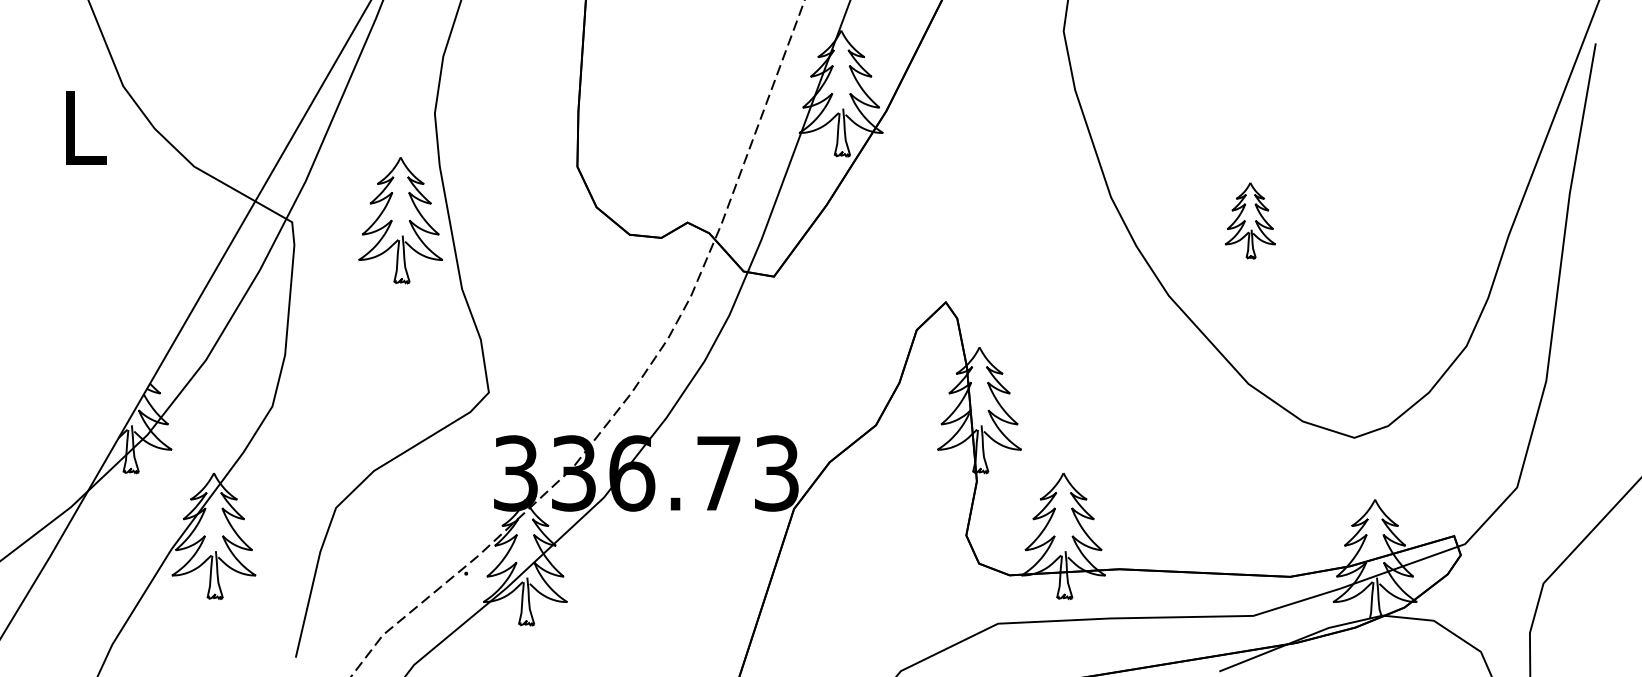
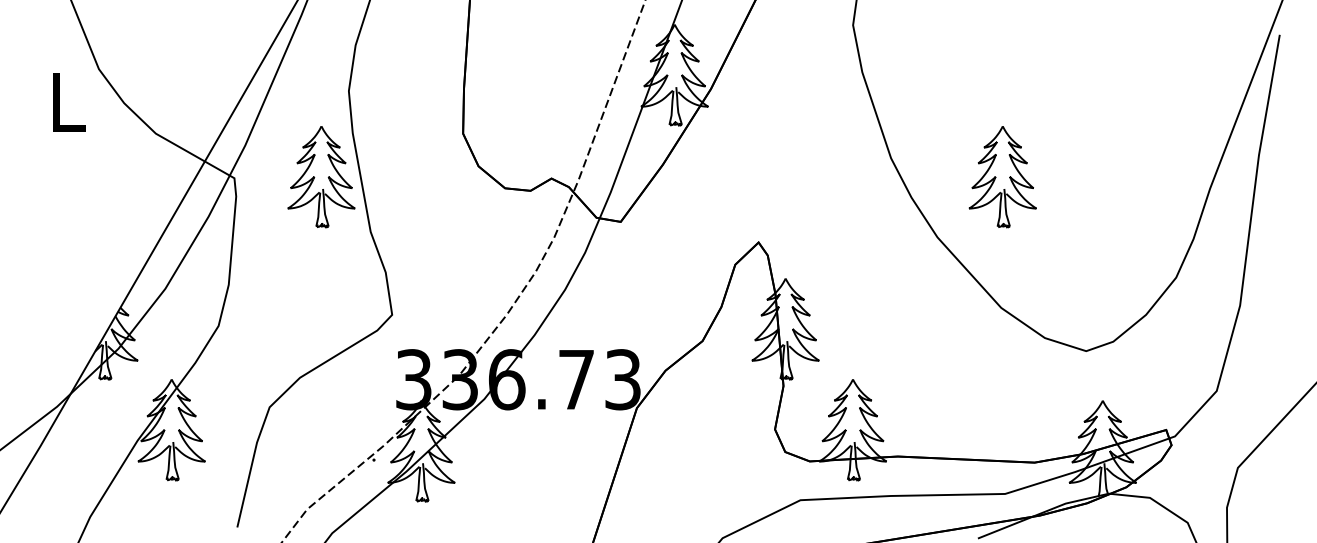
part: (1250, 220) -> (1002, 176), size x1.67

